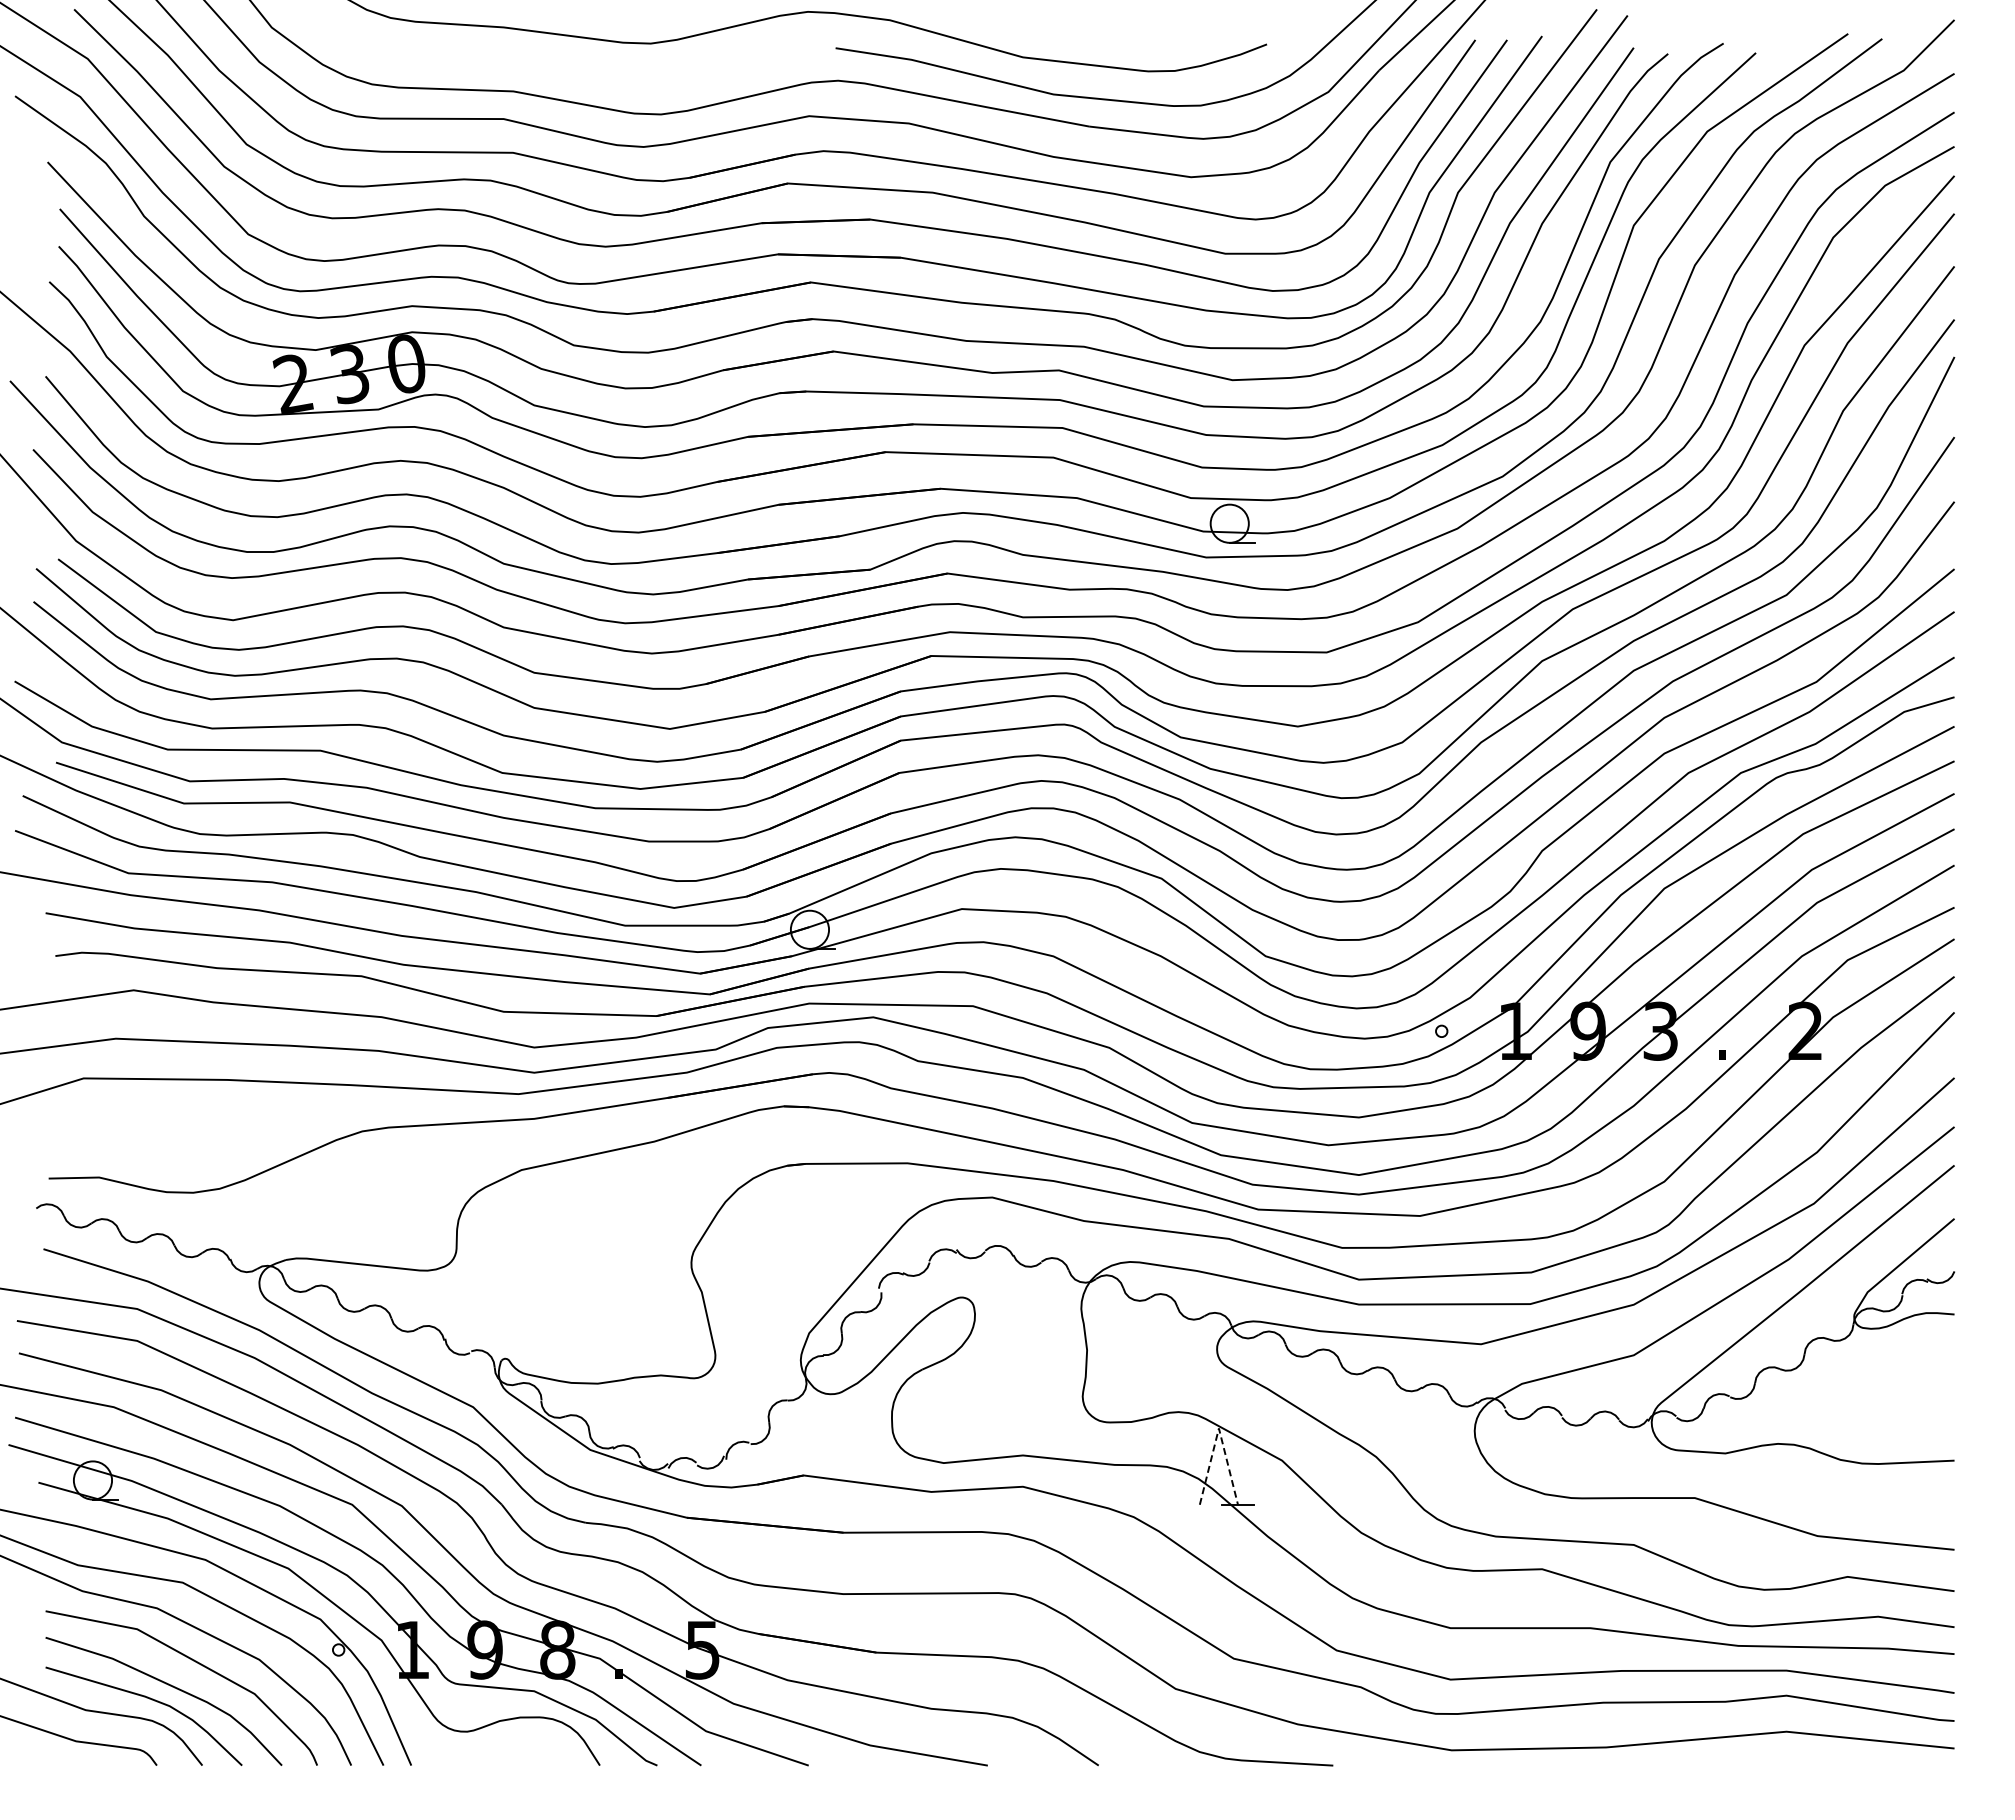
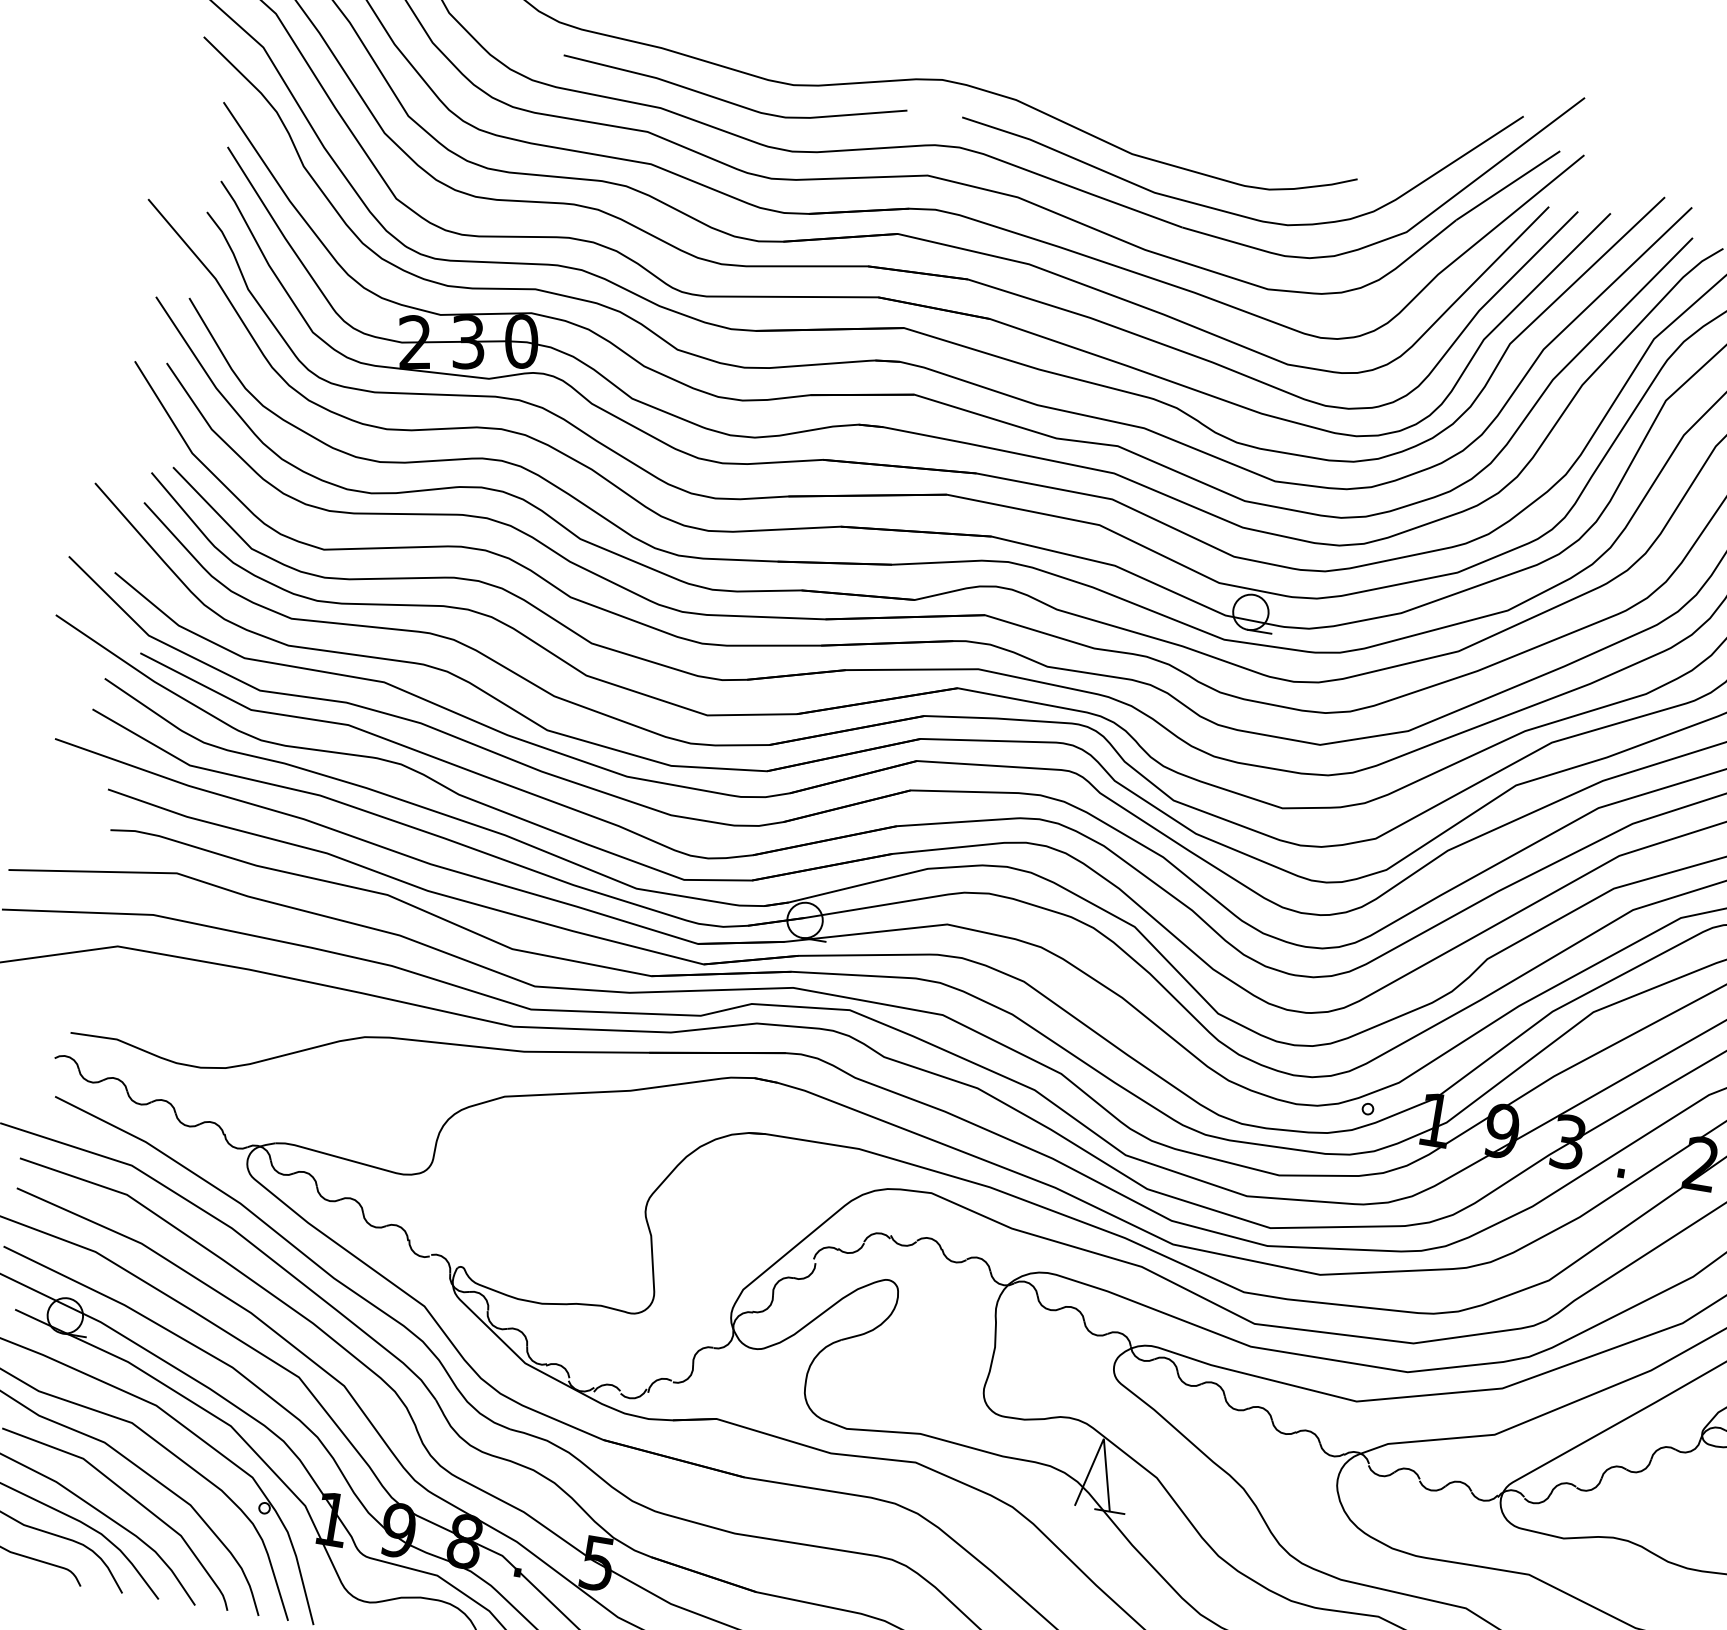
curve: (588, 72) -> (732, 102), added
line: (1218, 1428) -> (1103, 1438), dashed -> solid

